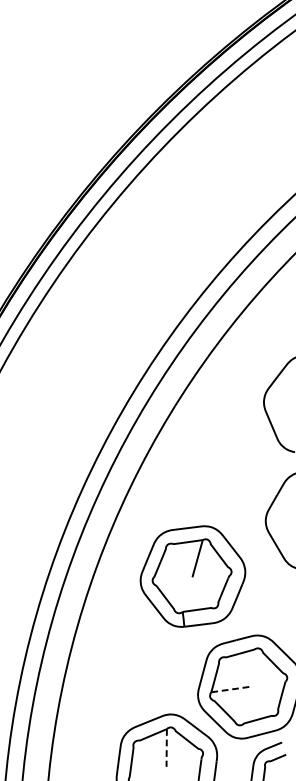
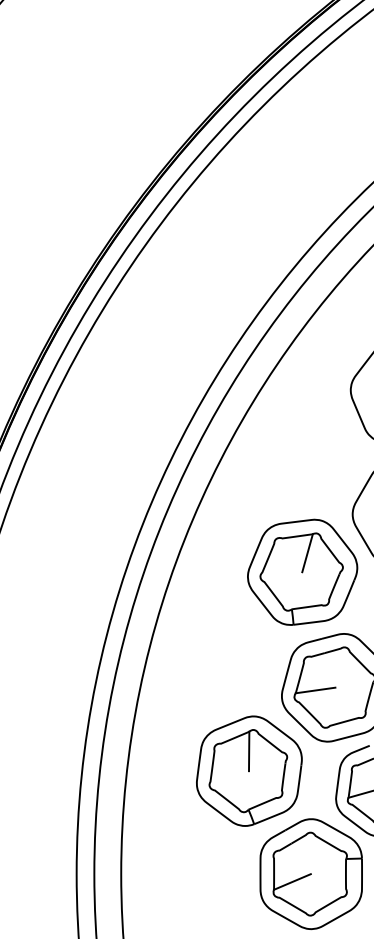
part: (192, 575) -> (302, 571), moved
line: (230, 689) -> (315, 690), dashed -> solid
line: (167, 748) -> (249, 751), dashed -> solid

